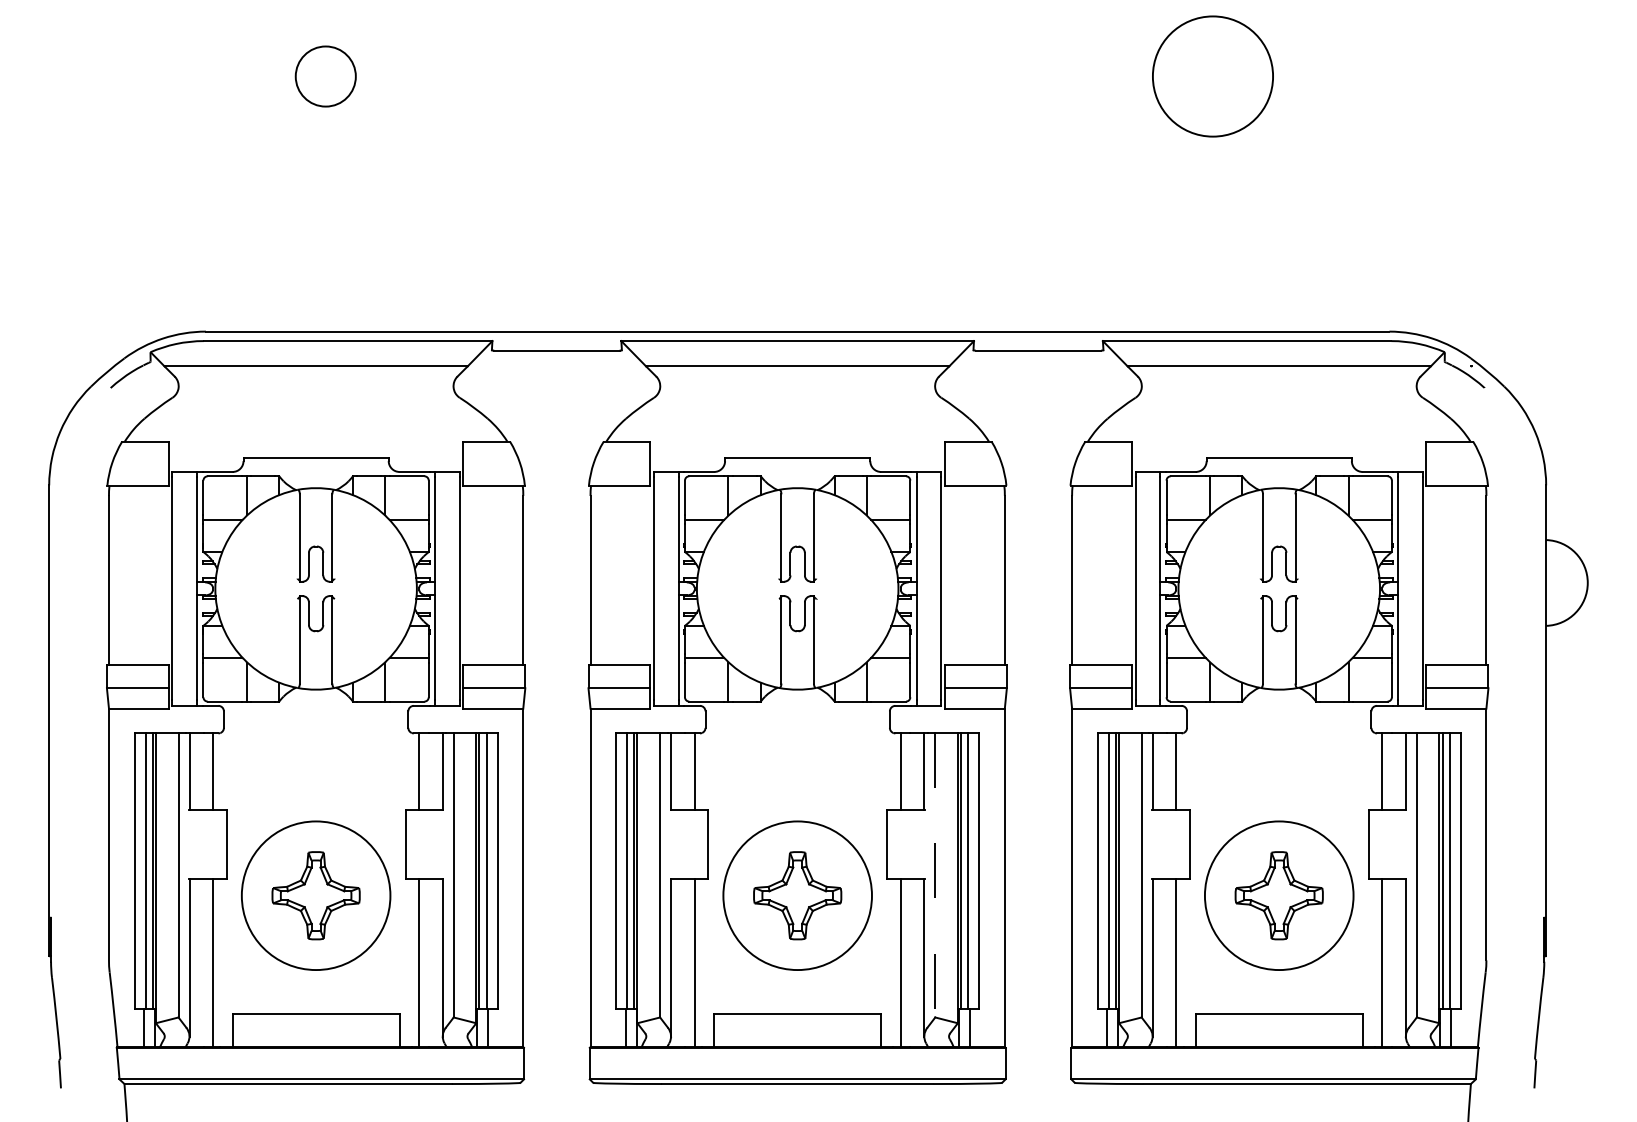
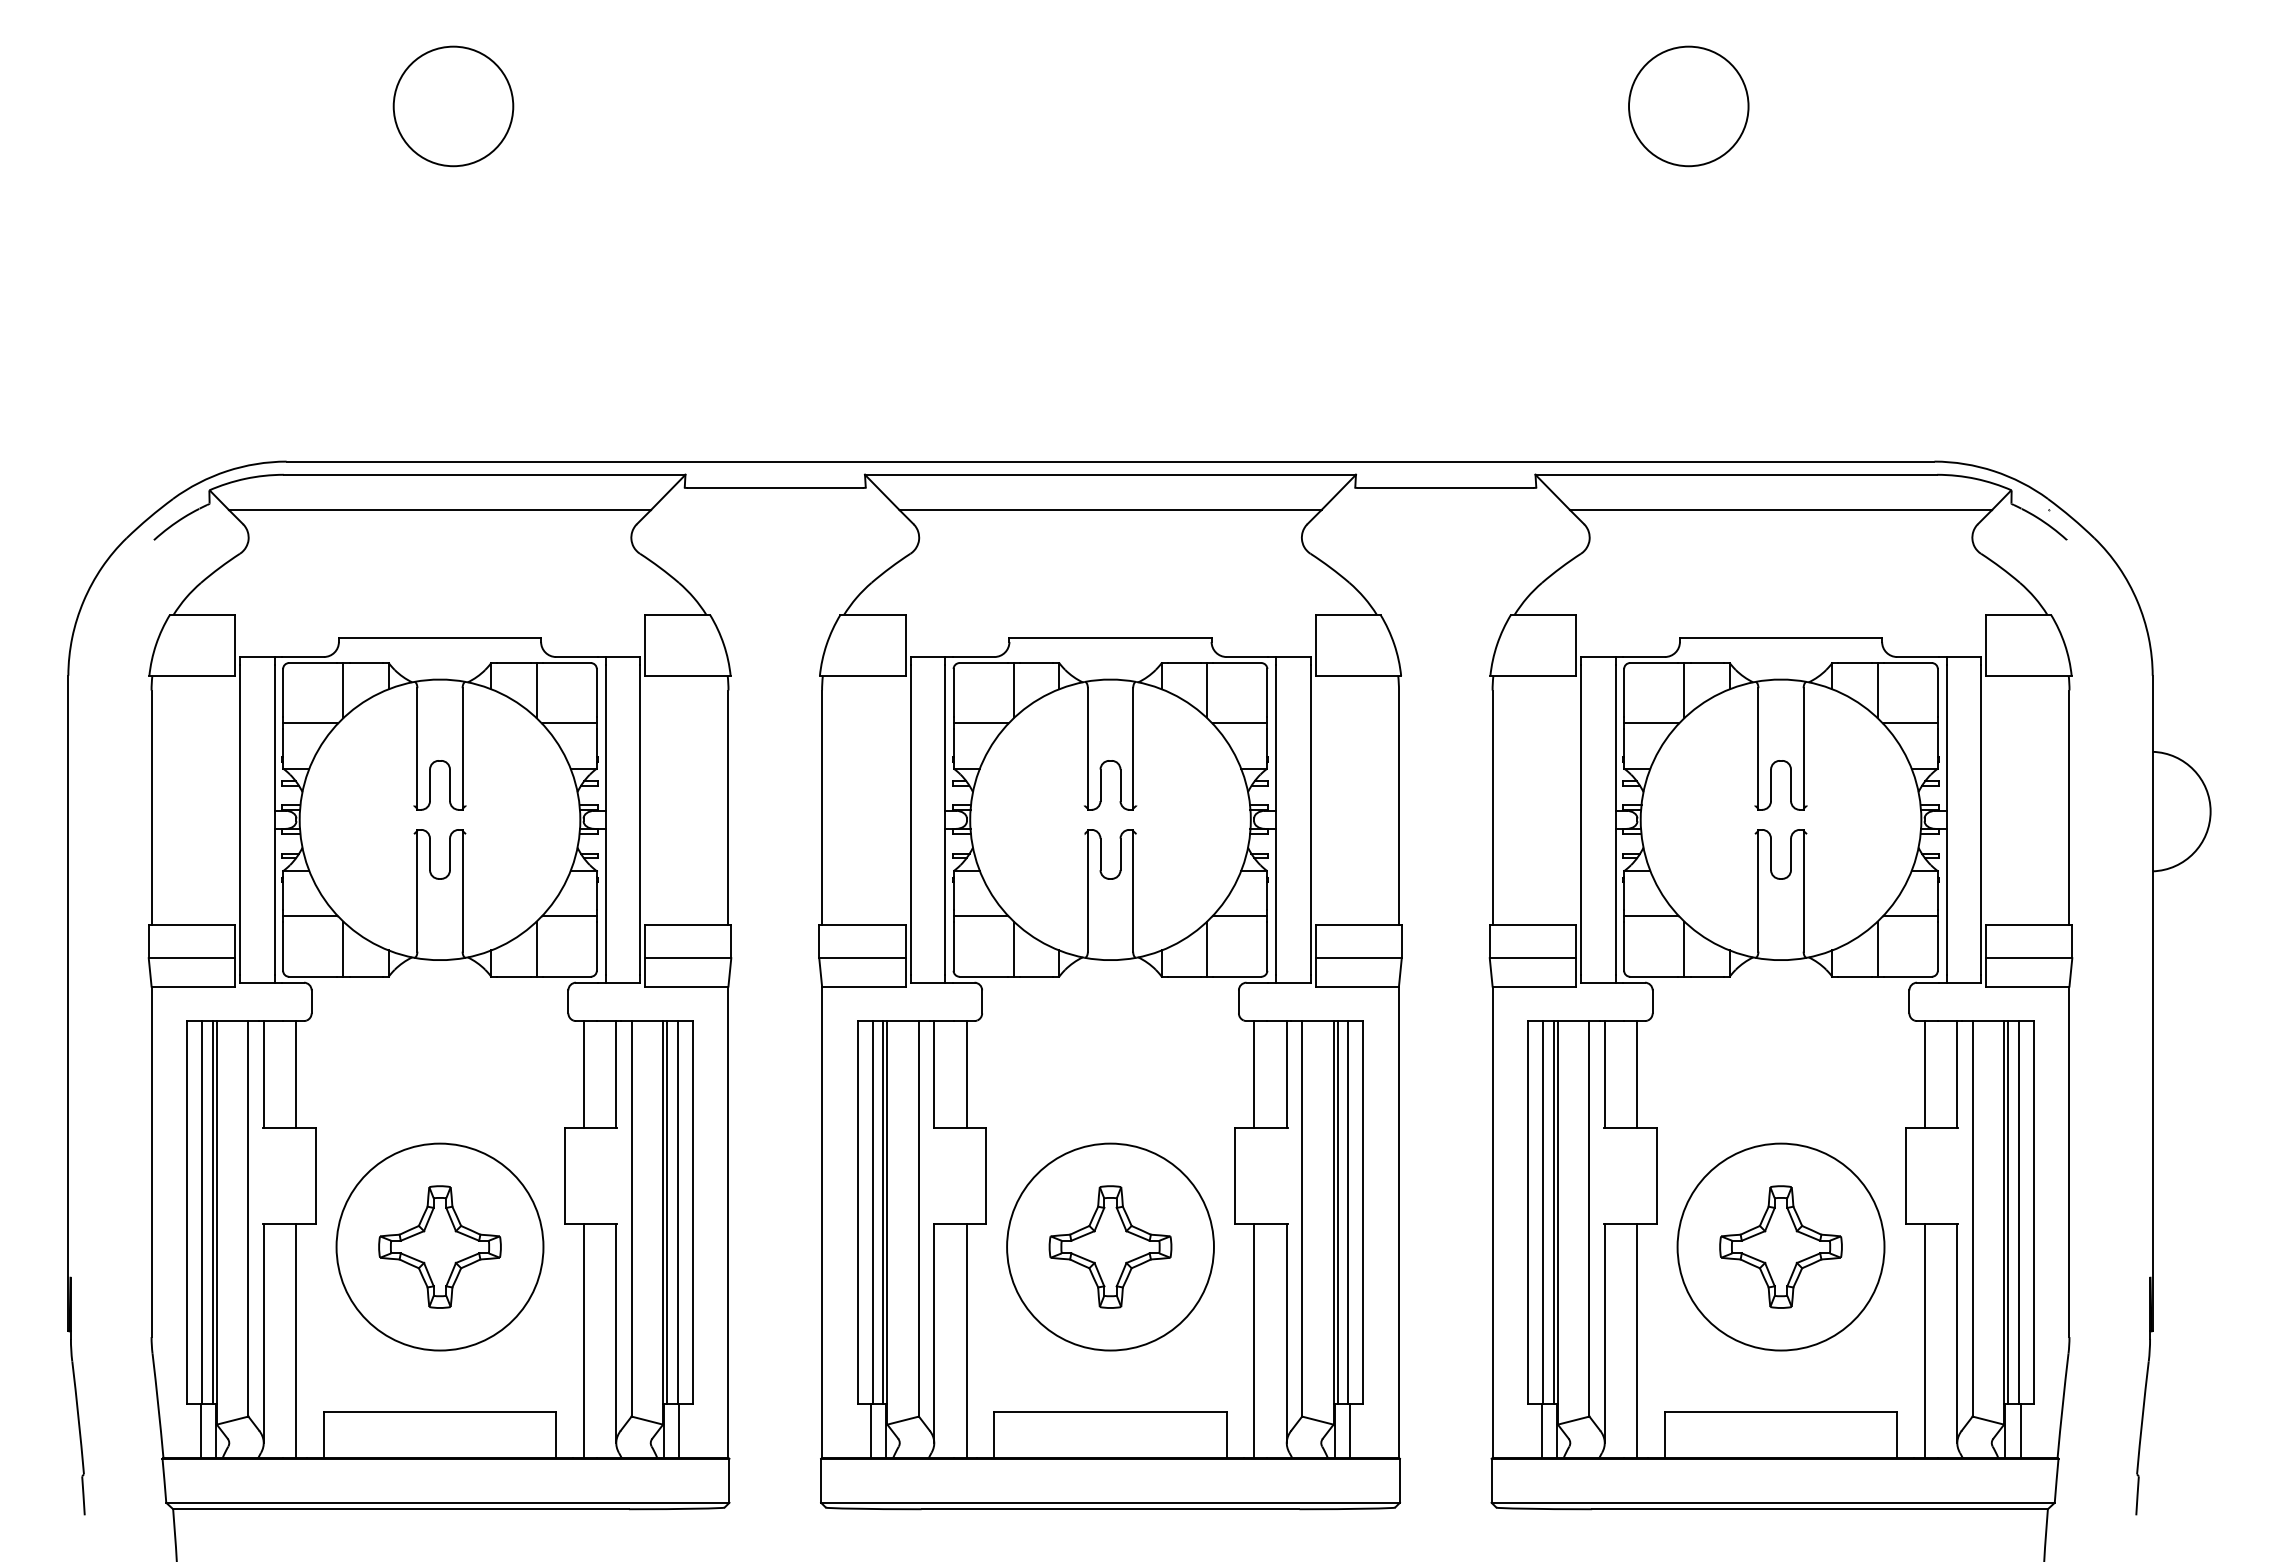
circle: (325, 76) -> (453, 106), size x1.43
circle: (1212, 76) -> (1688, 106), size x0.71
line: (935, 875) -> (1302, 1218), dashed -> solid

